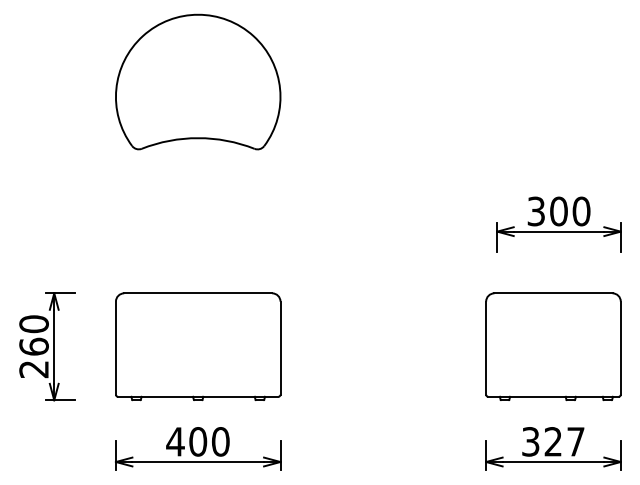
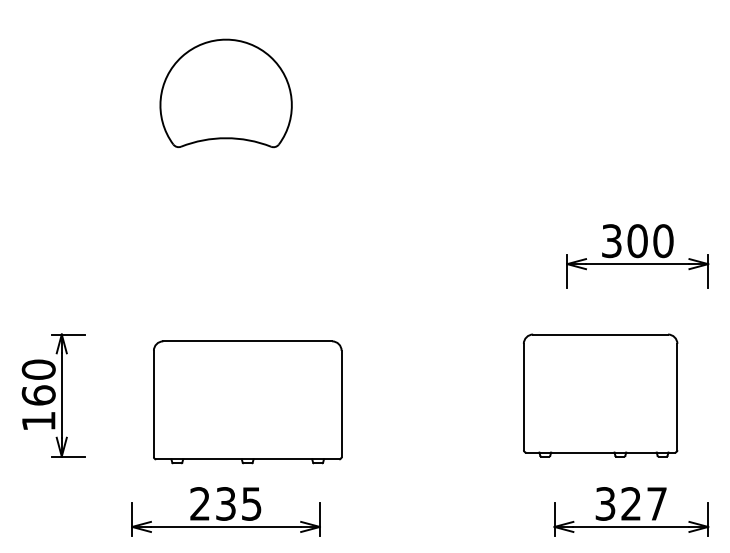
part: (198, 81) -> (226, 92), size x0.7
part: (198, 346) -> (248, 402), moved
part: (553, 346) -> (600, 395), moved
text: (33, 369) -> (38, 421), 260 -> 160
text: (197, 441) -> (225, 503), 400 -> 235

